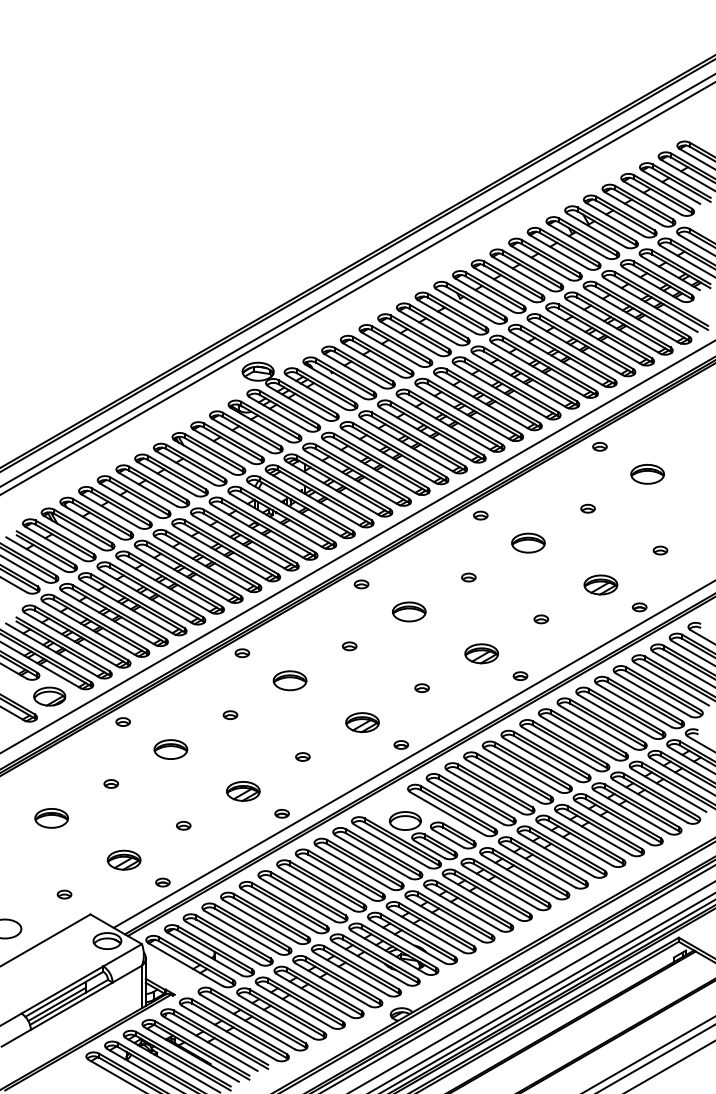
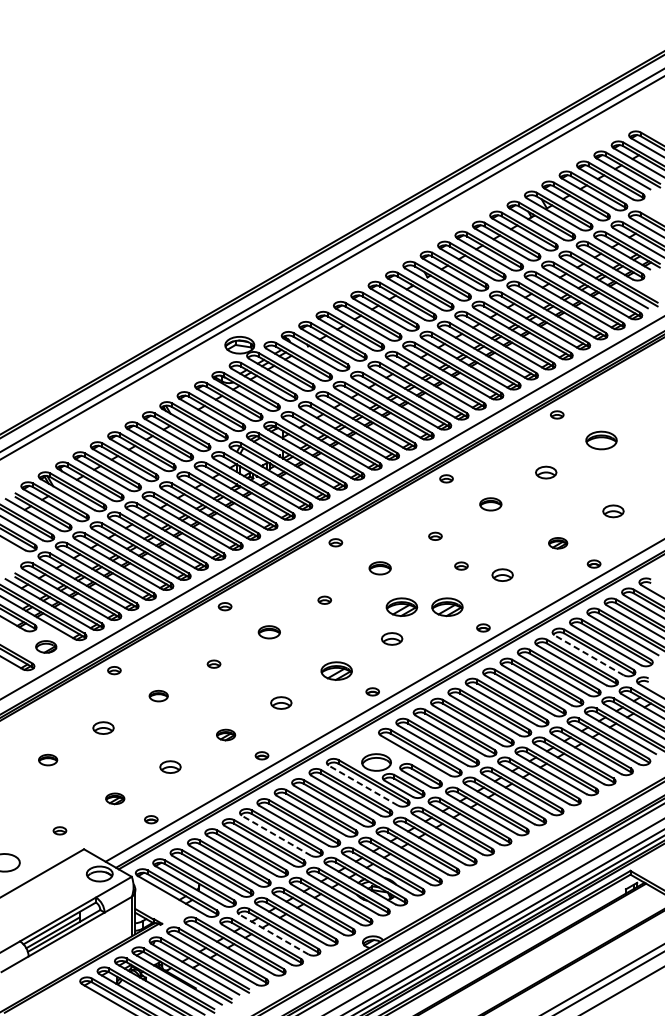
part: (587, 508) -> (545, 472), size x1.6
part: (528, 542) -> (490, 503), size x0.7
part: (660, 550) -> (613, 511), size x1.6
part: (600, 584) -> (557, 542), size x0.6
part: (496, 609) -> (461, 566), added
part: (409, 611) -> (380, 567), size x0.7
part: (541, 619) -> (502, 575), size x1.6
part: (432, 653) -> (401, 606), added
part: (289, 680) -> (268, 631), size x0.7
part: (421, 688) -> (391, 639), size x1.6
part: (49, 696) -> (45, 646), size x0.7
line: (633, 705) -> (588, 655), solid -> dashed
part: (170, 749) -> (158, 696), size x0.6
part: (302, 756) -> (280, 702), size x1.6
part: (110, 783) -> (102, 727), size x1.6
part: (243, 791) -> (226, 735), size x0.6
part: (51, 818) -> (47, 760), size x0.6
part: (183, 825) -> (170, 766), size x1.6
line: (390, 845) -> (362, 785), solid -> dashed
part: (123, 859) -> (114, 798), size x0.6
line: (297, 899) -> (276, 835), solid -> dashed
line: (294, 1006) -> (273, 934), solid -> dashed

